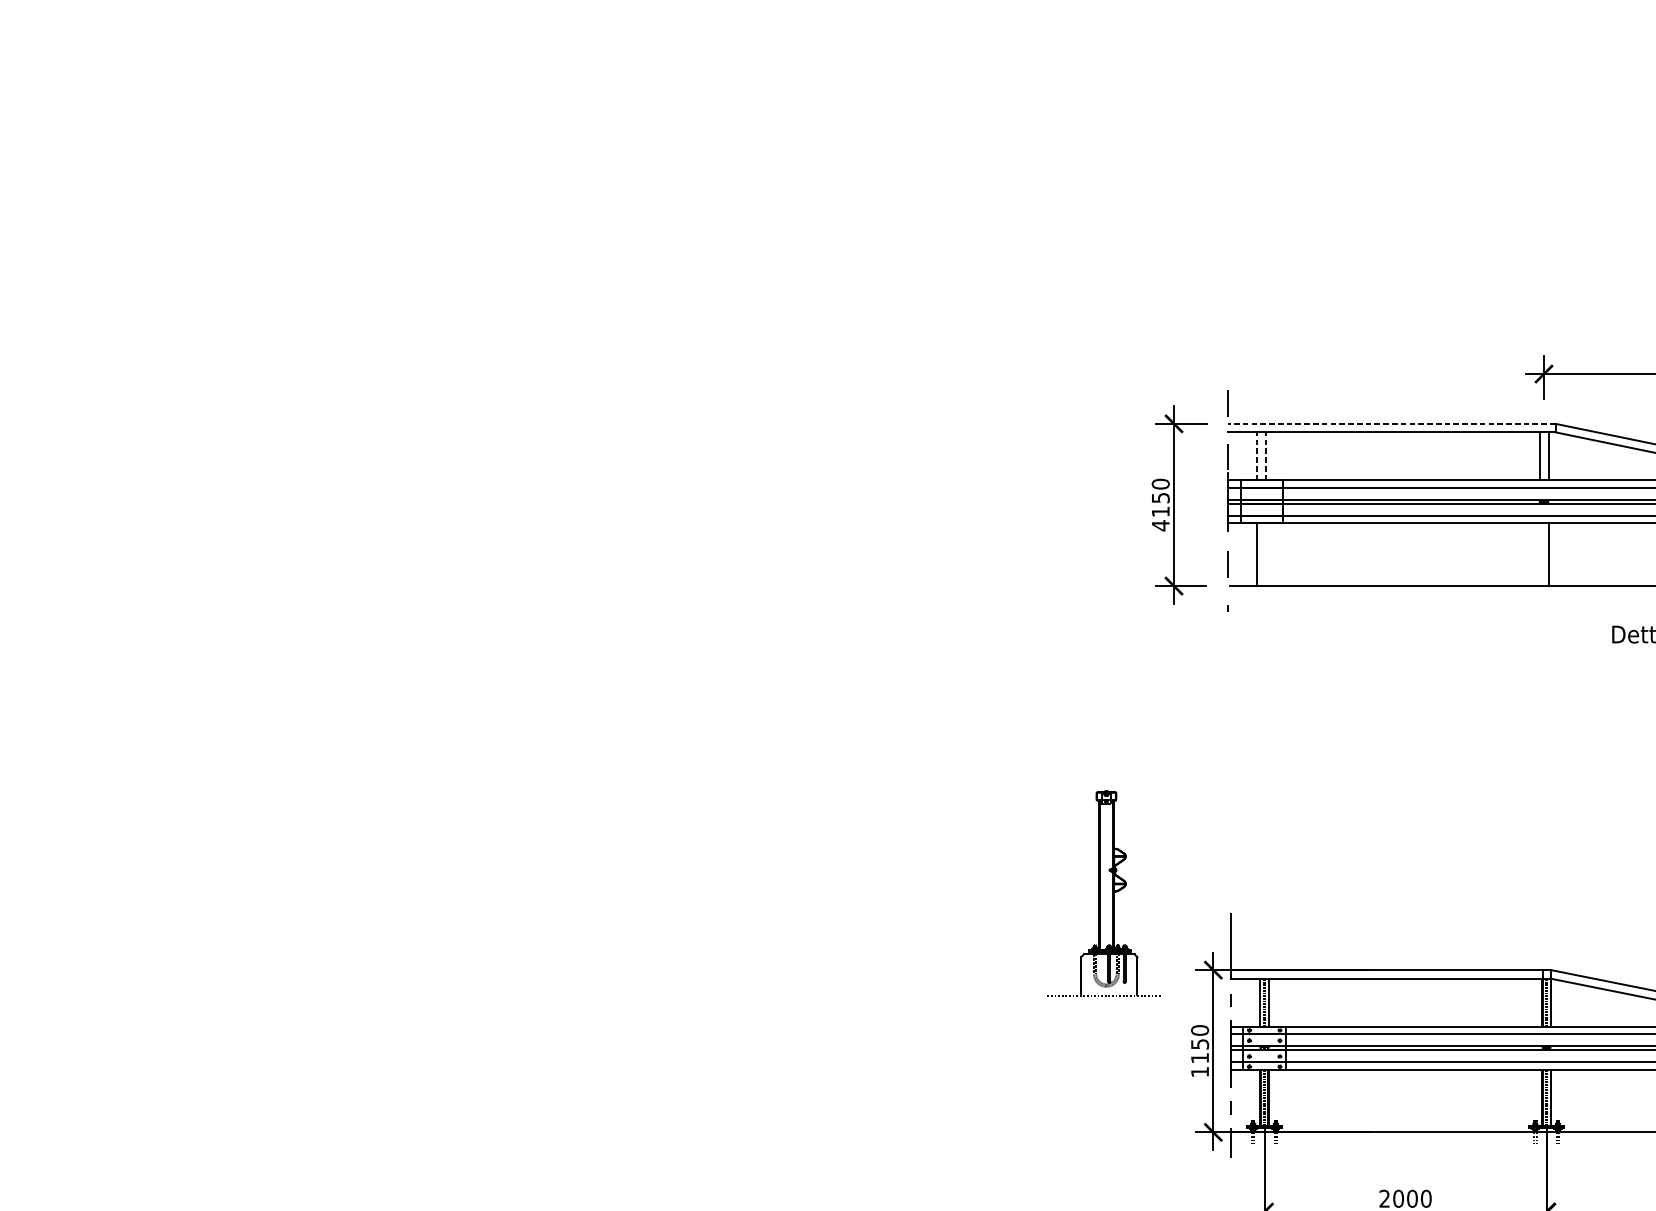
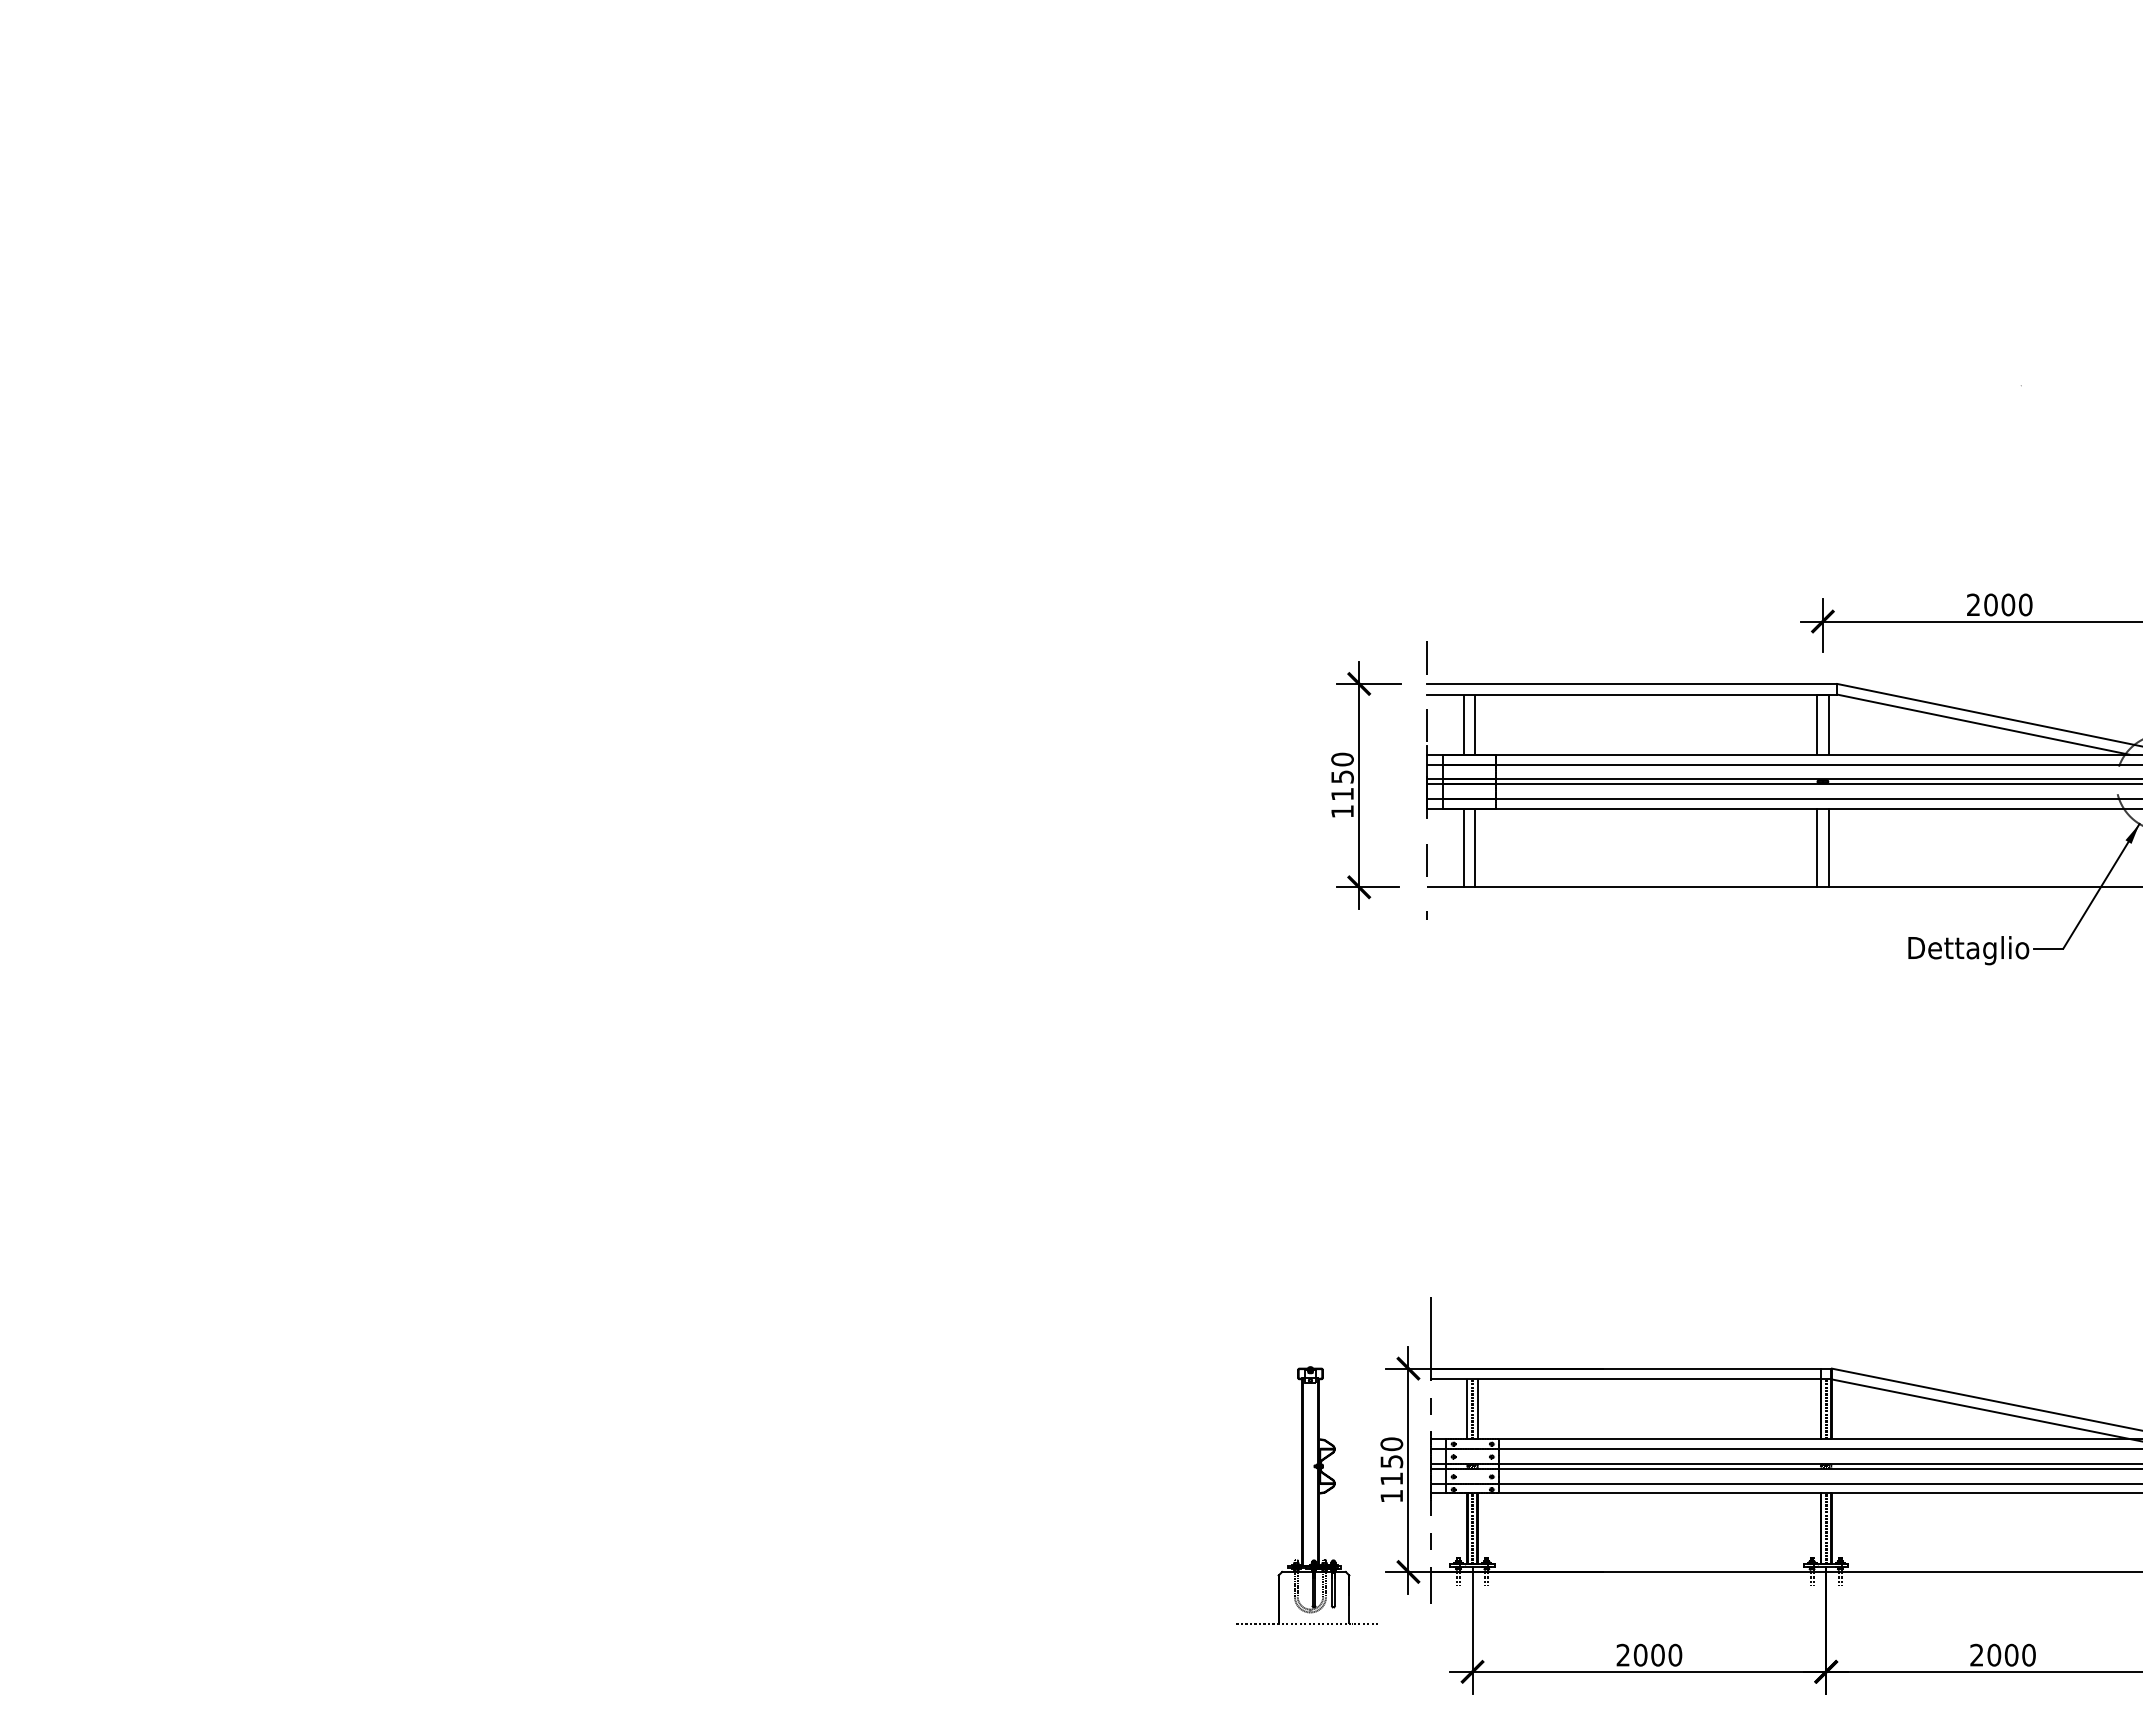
line: (1391, 423) -> (1631, 683), dashed -> solid
line: (1257, 456) -> (1463, 724), dashed -> solid
line: (1266, 456) -> (1474, 724), dashed -> solid
text: (1160, 525) -> (1342, 811), 4150 -> 1150
line: (1266, 554) -> (1474, 847), added
line: (1539, 554) -> (1817, 847), added
part: (1103, 893) -> (1306, 1495), moved

